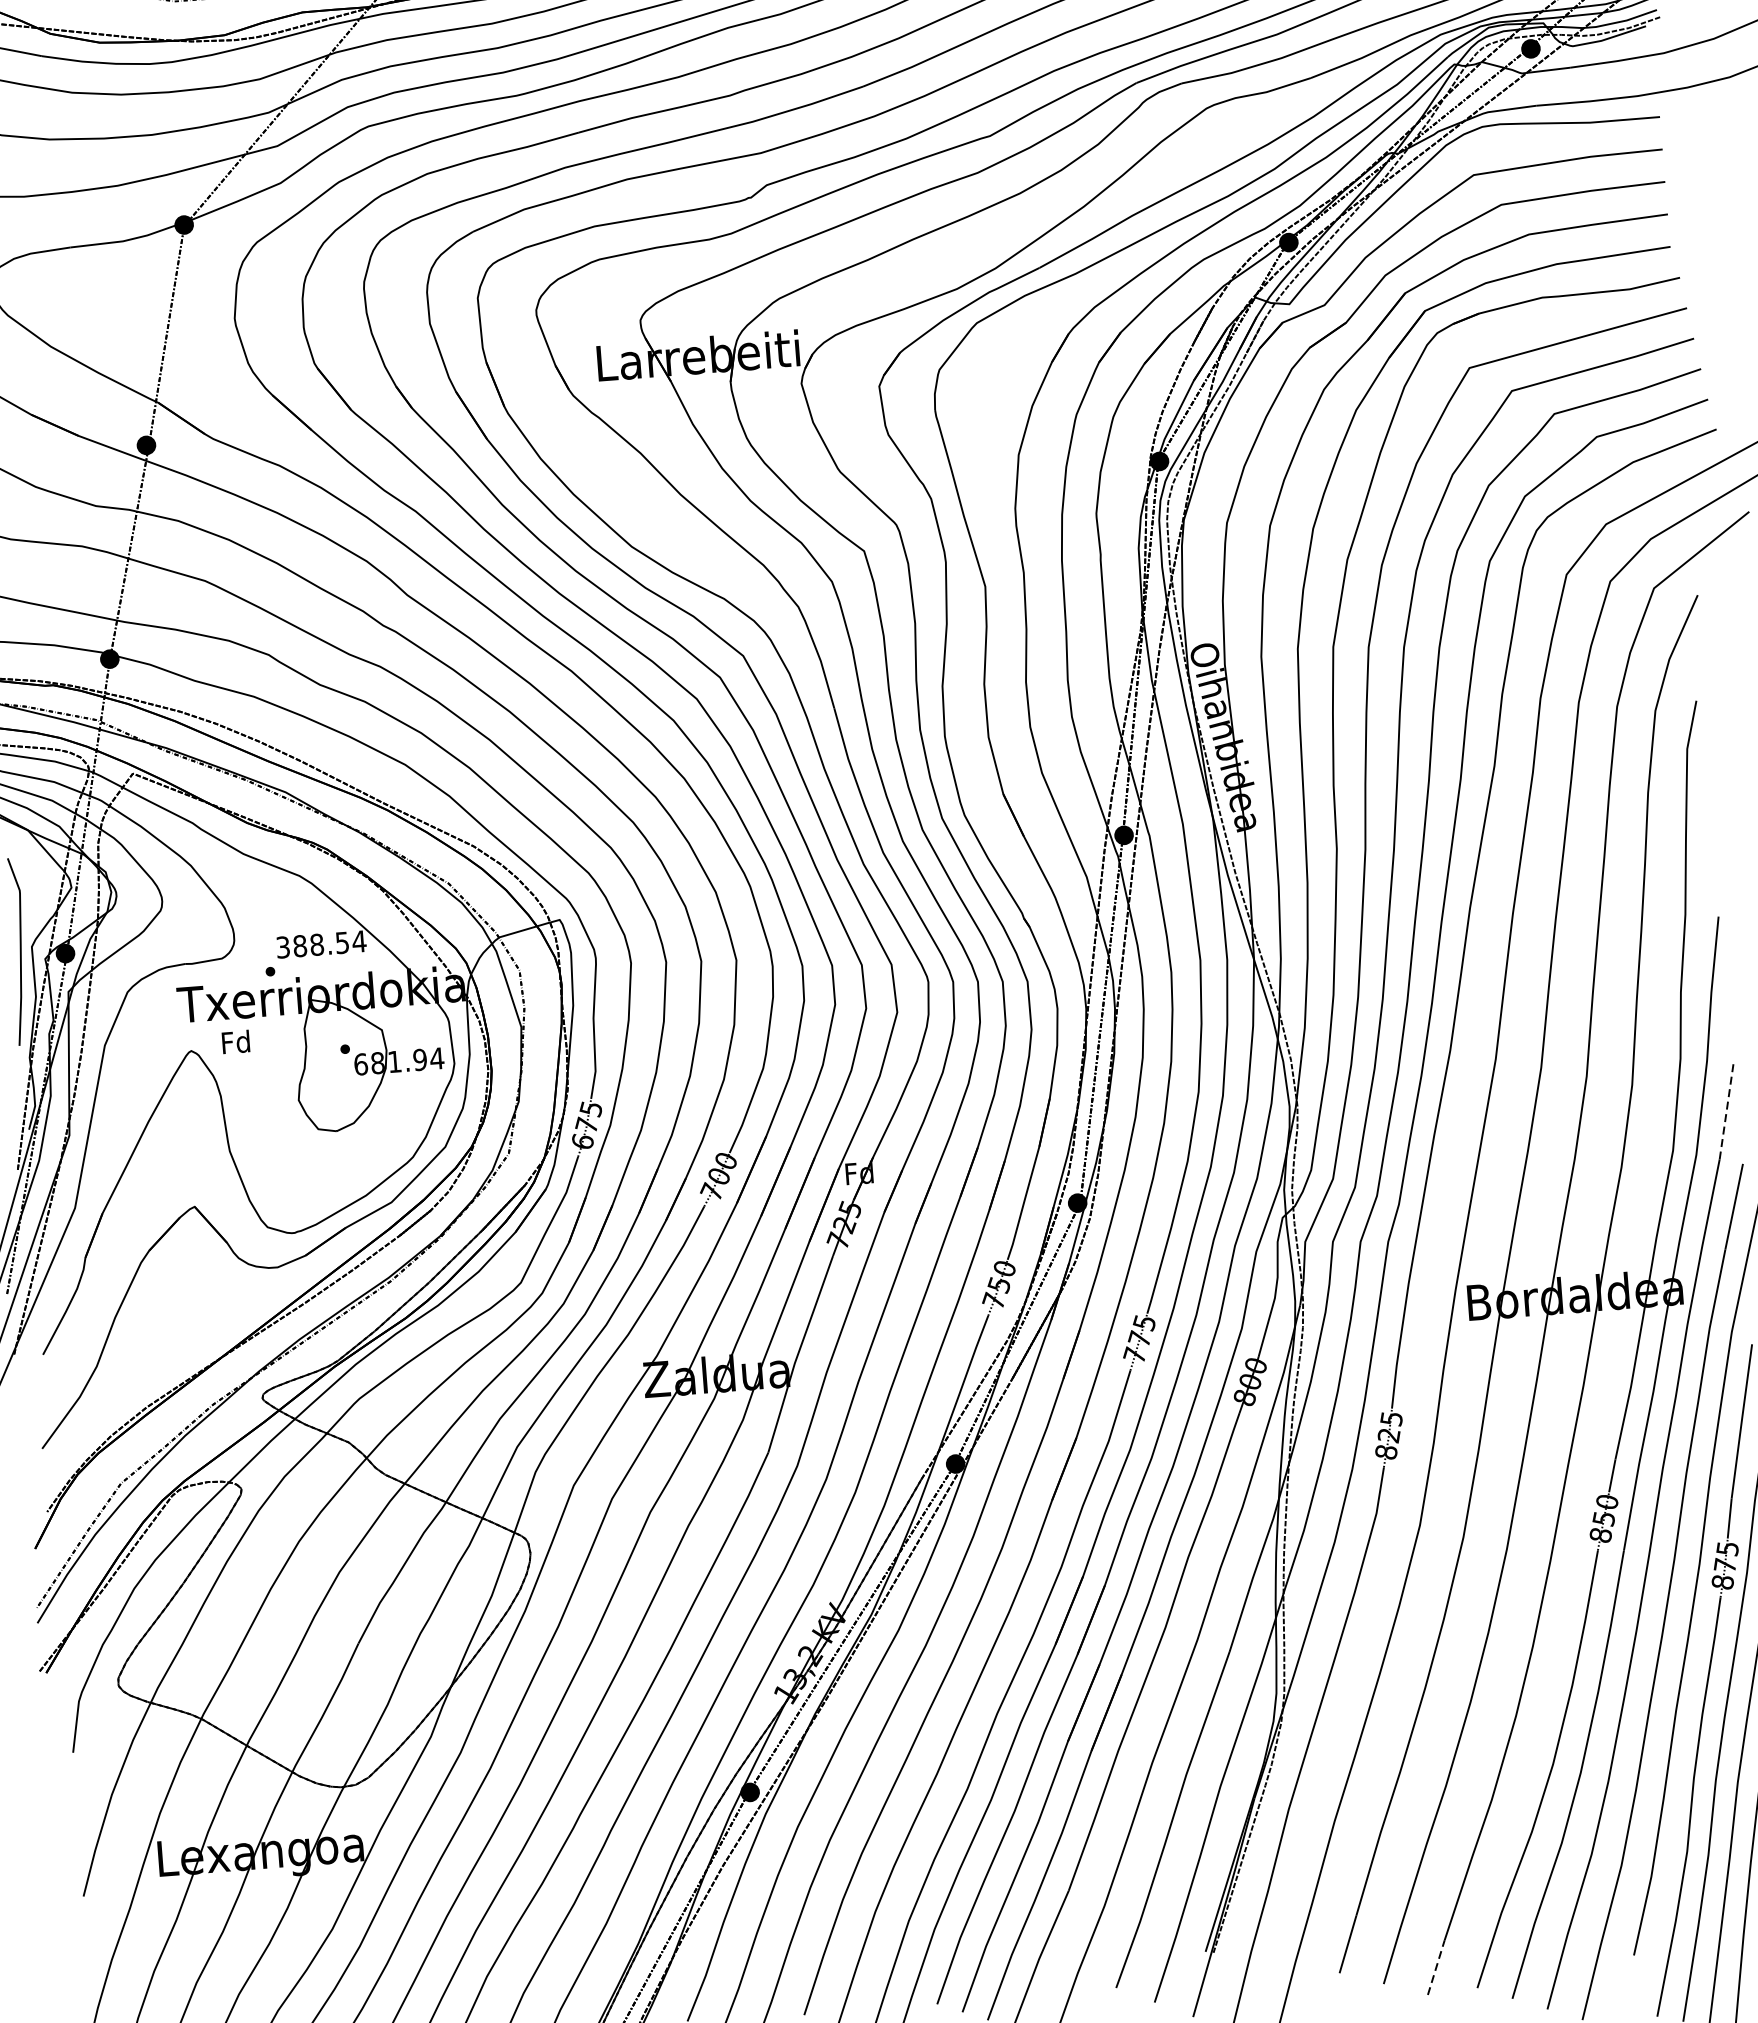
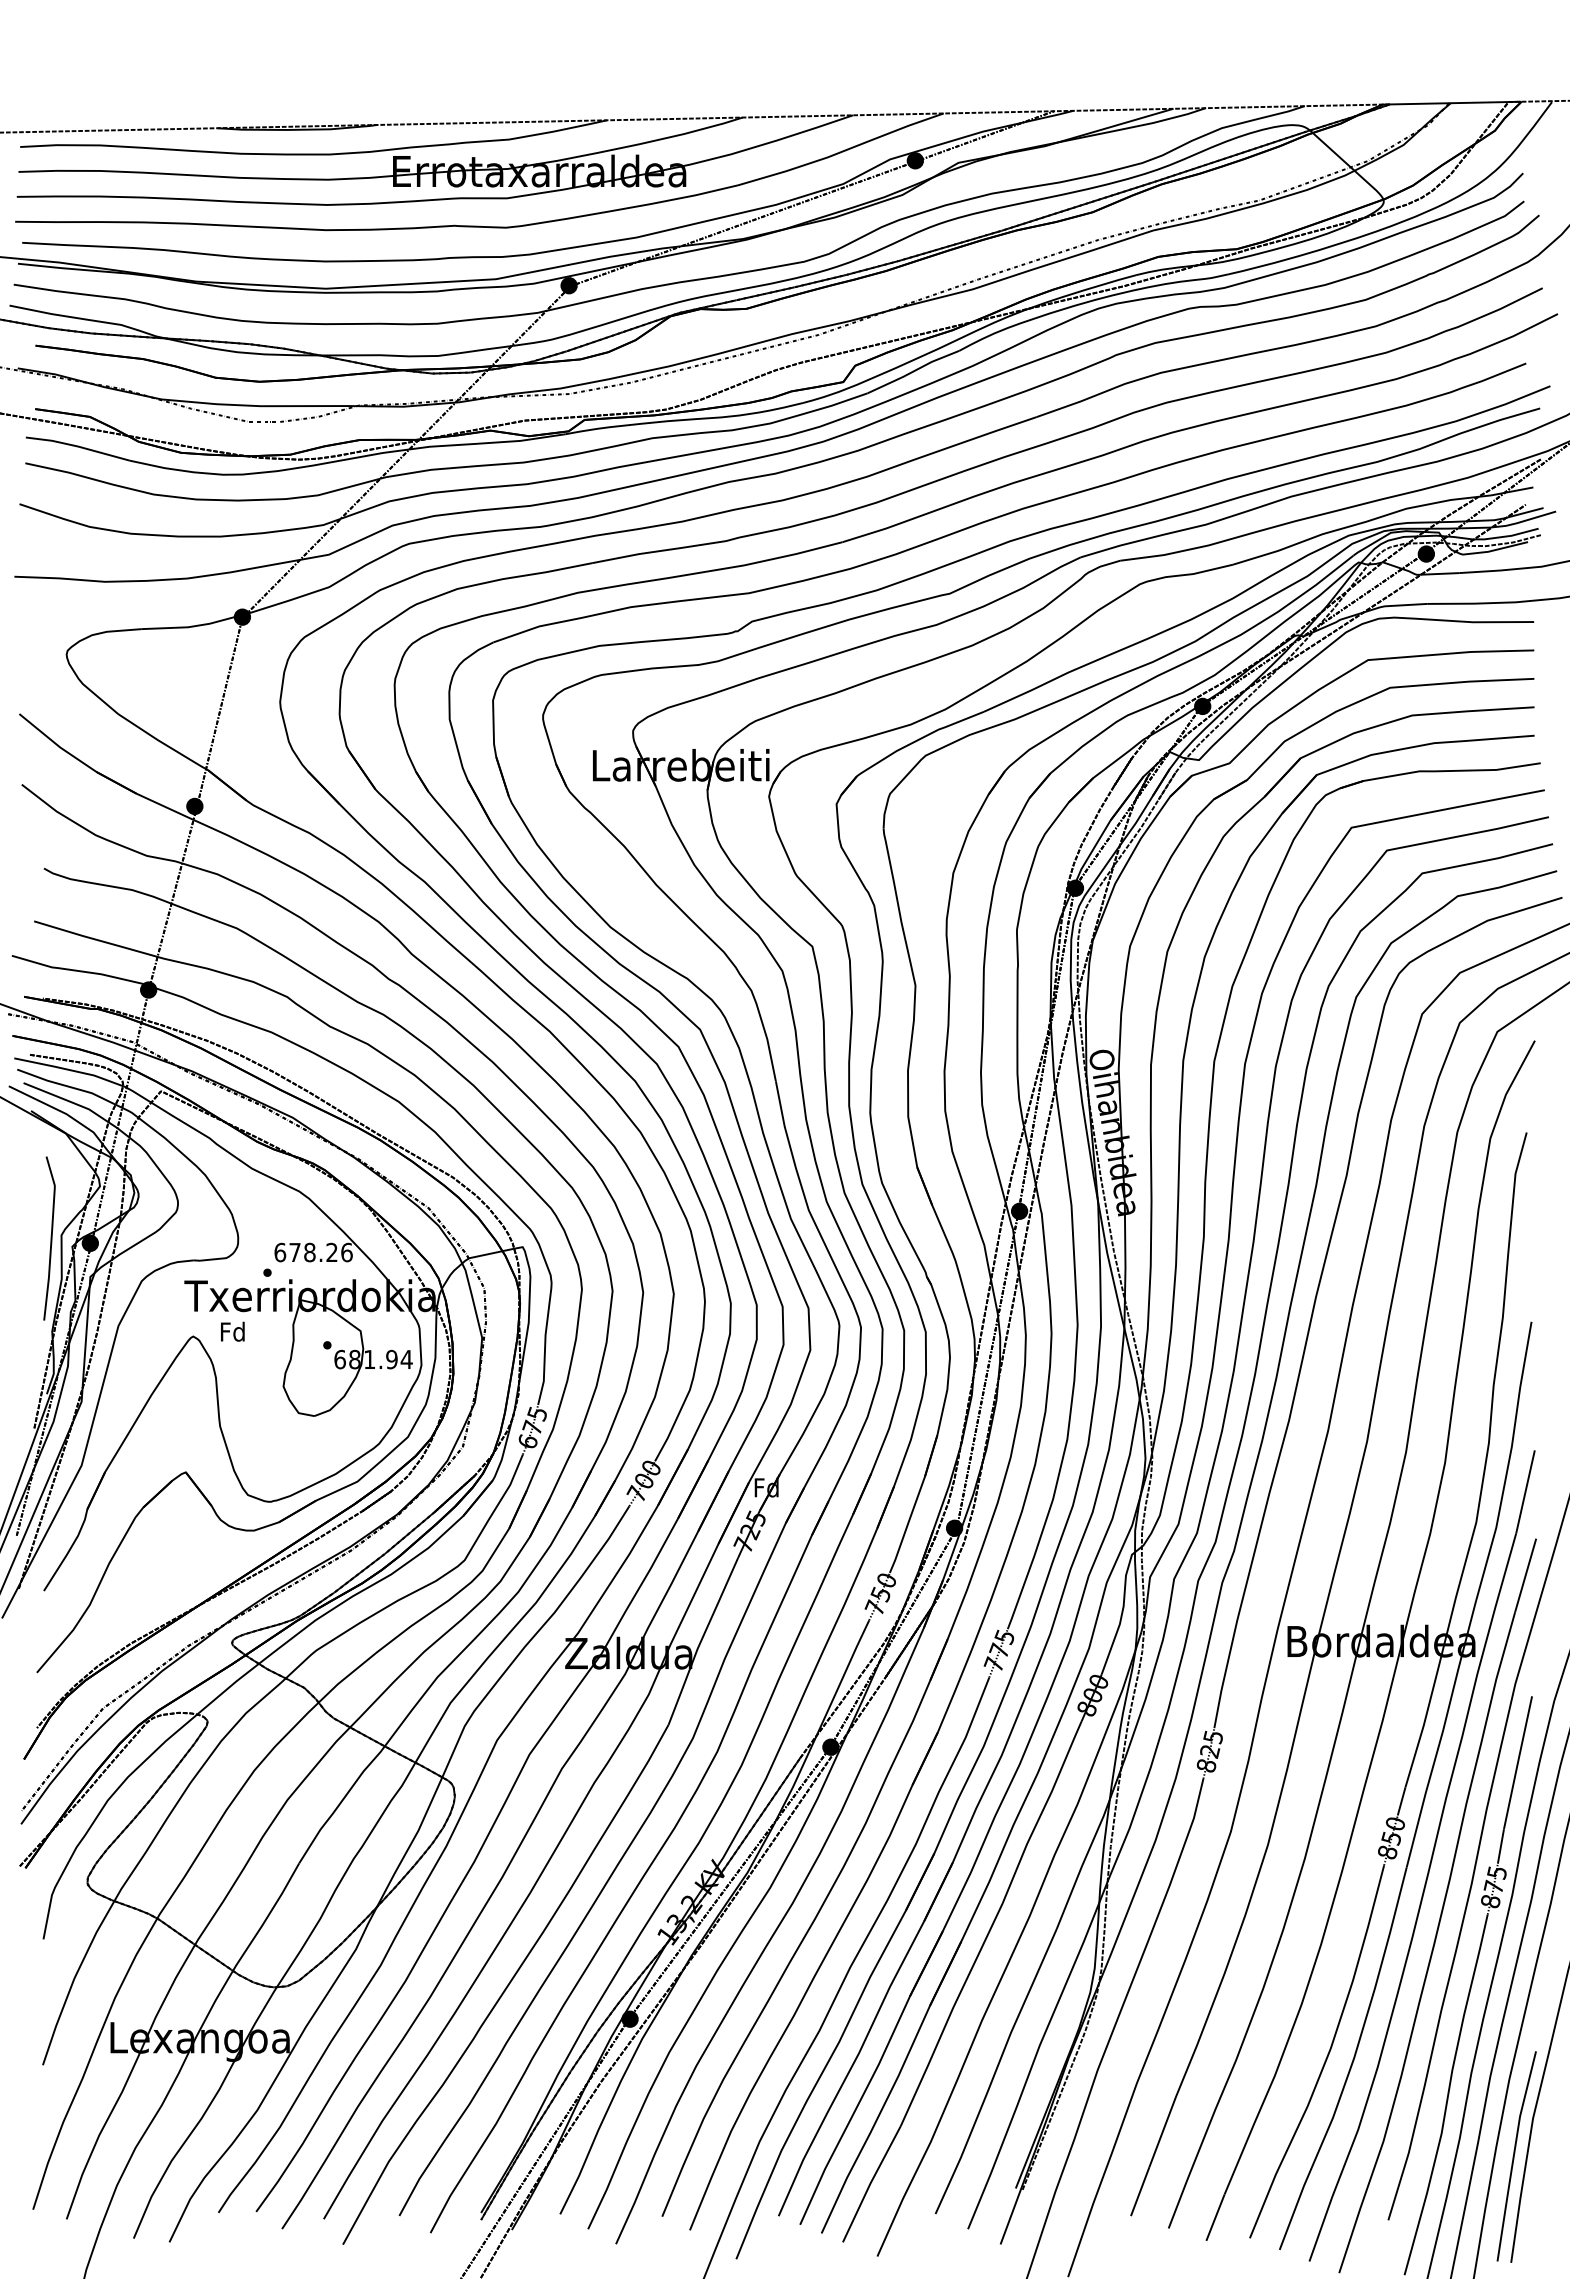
text: (321, 944) -> (313, 1252), 388.54 -> 678.26
line: (1726, 1110) -> (1525, 1491), dashed -> solid
line: (1436, 1967) -> (1215, 2217), dashed -> solid

